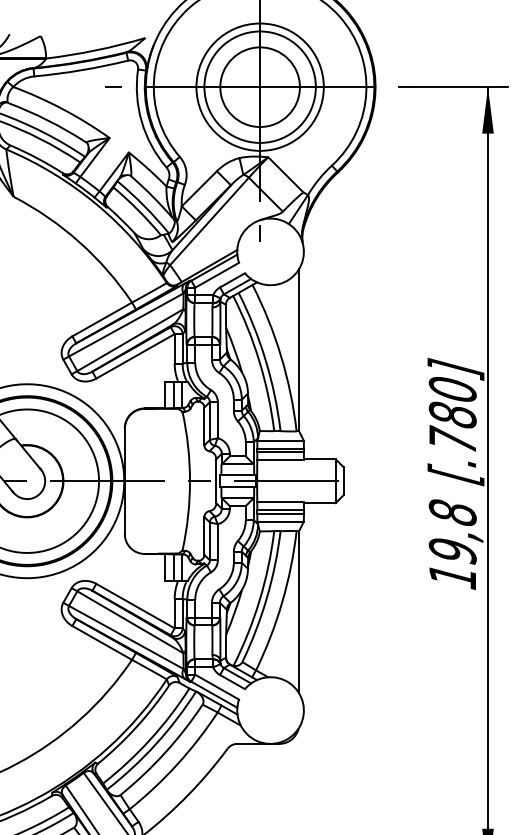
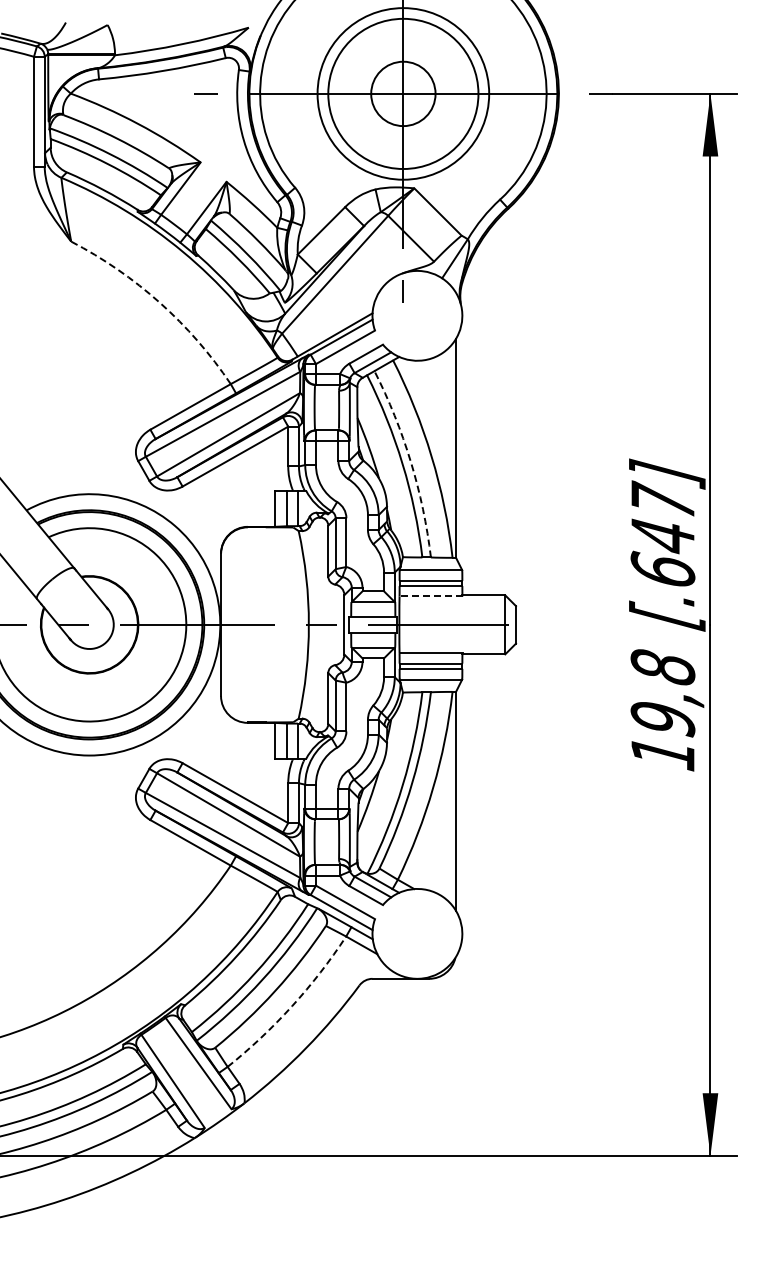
circle: (260, 86) -> (403, 93), size x0.6
arc: (79, 241) -> (159, 302), solid -> dashed
arc: (265, 359) -> (410, 461), solid -> dashed
text: (452, 413) -> (662, 533), [.780] -> [.647]
line: (280, 460) -> (430, 596), solid -> dashed
arc: (177, 764) -> (292, 1006), solid -> dashed

